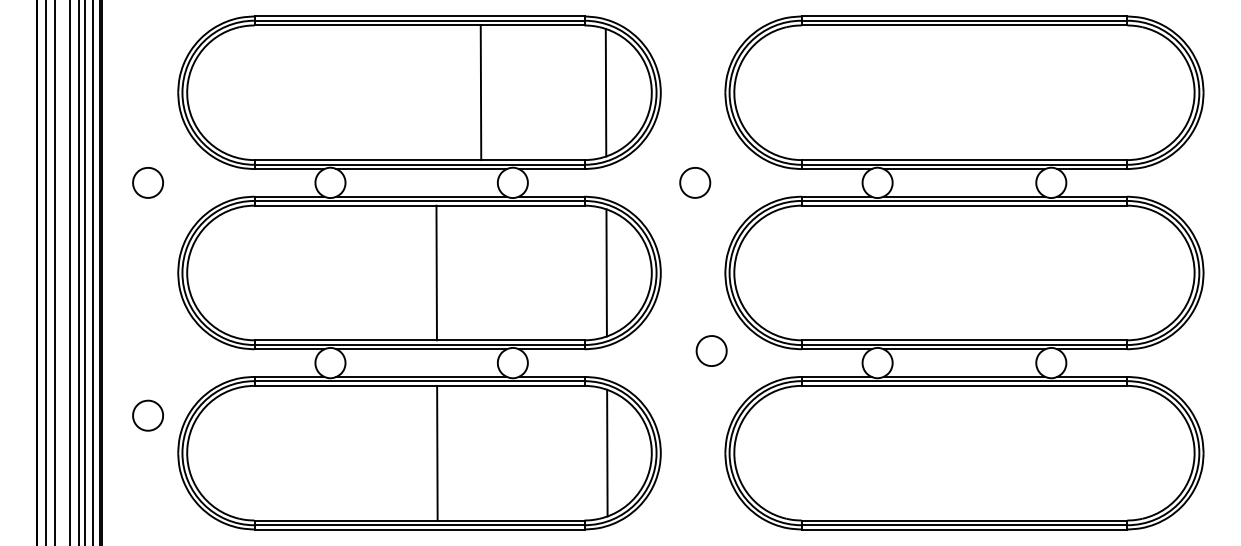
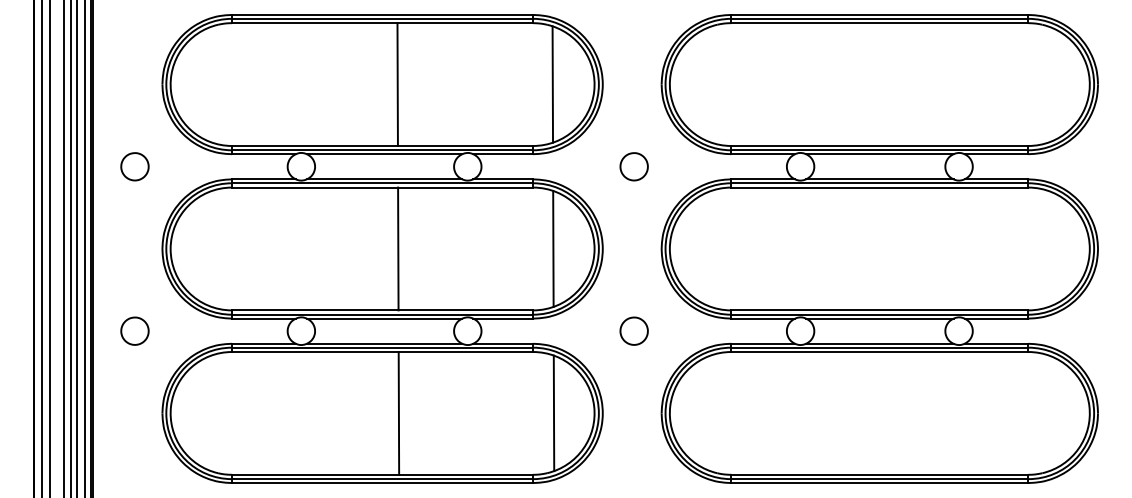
line: (480, 92) -> (397, 84), moved
part: (710, 350) -> (633, 330), moved
part: (147, 414) -> (134, 330), moved

